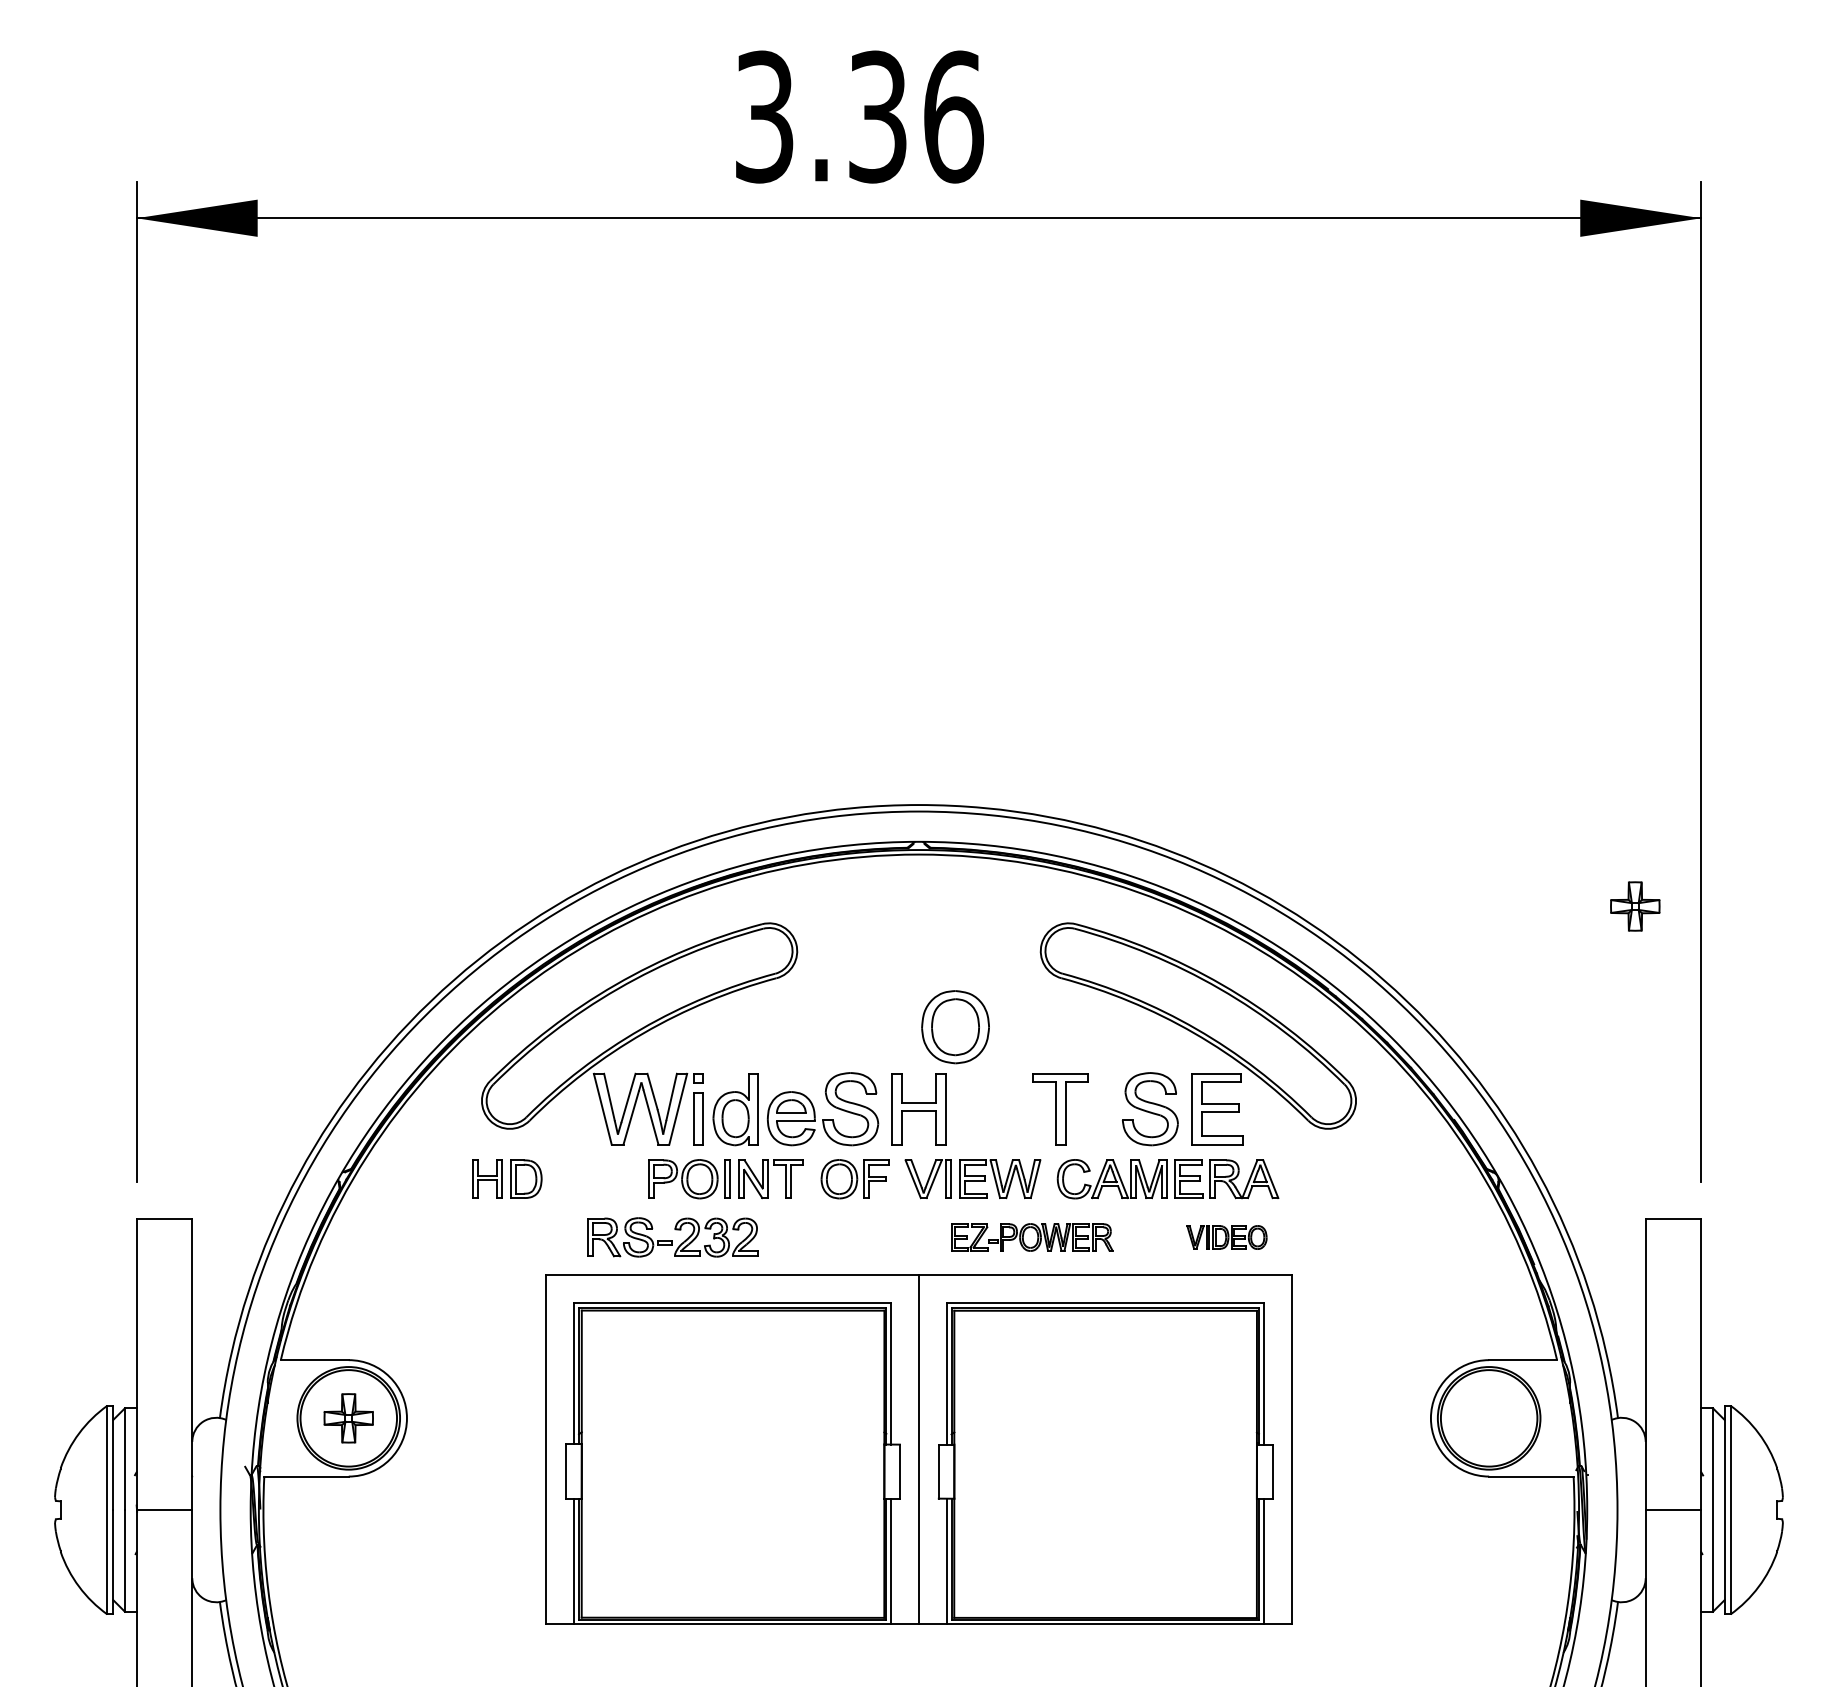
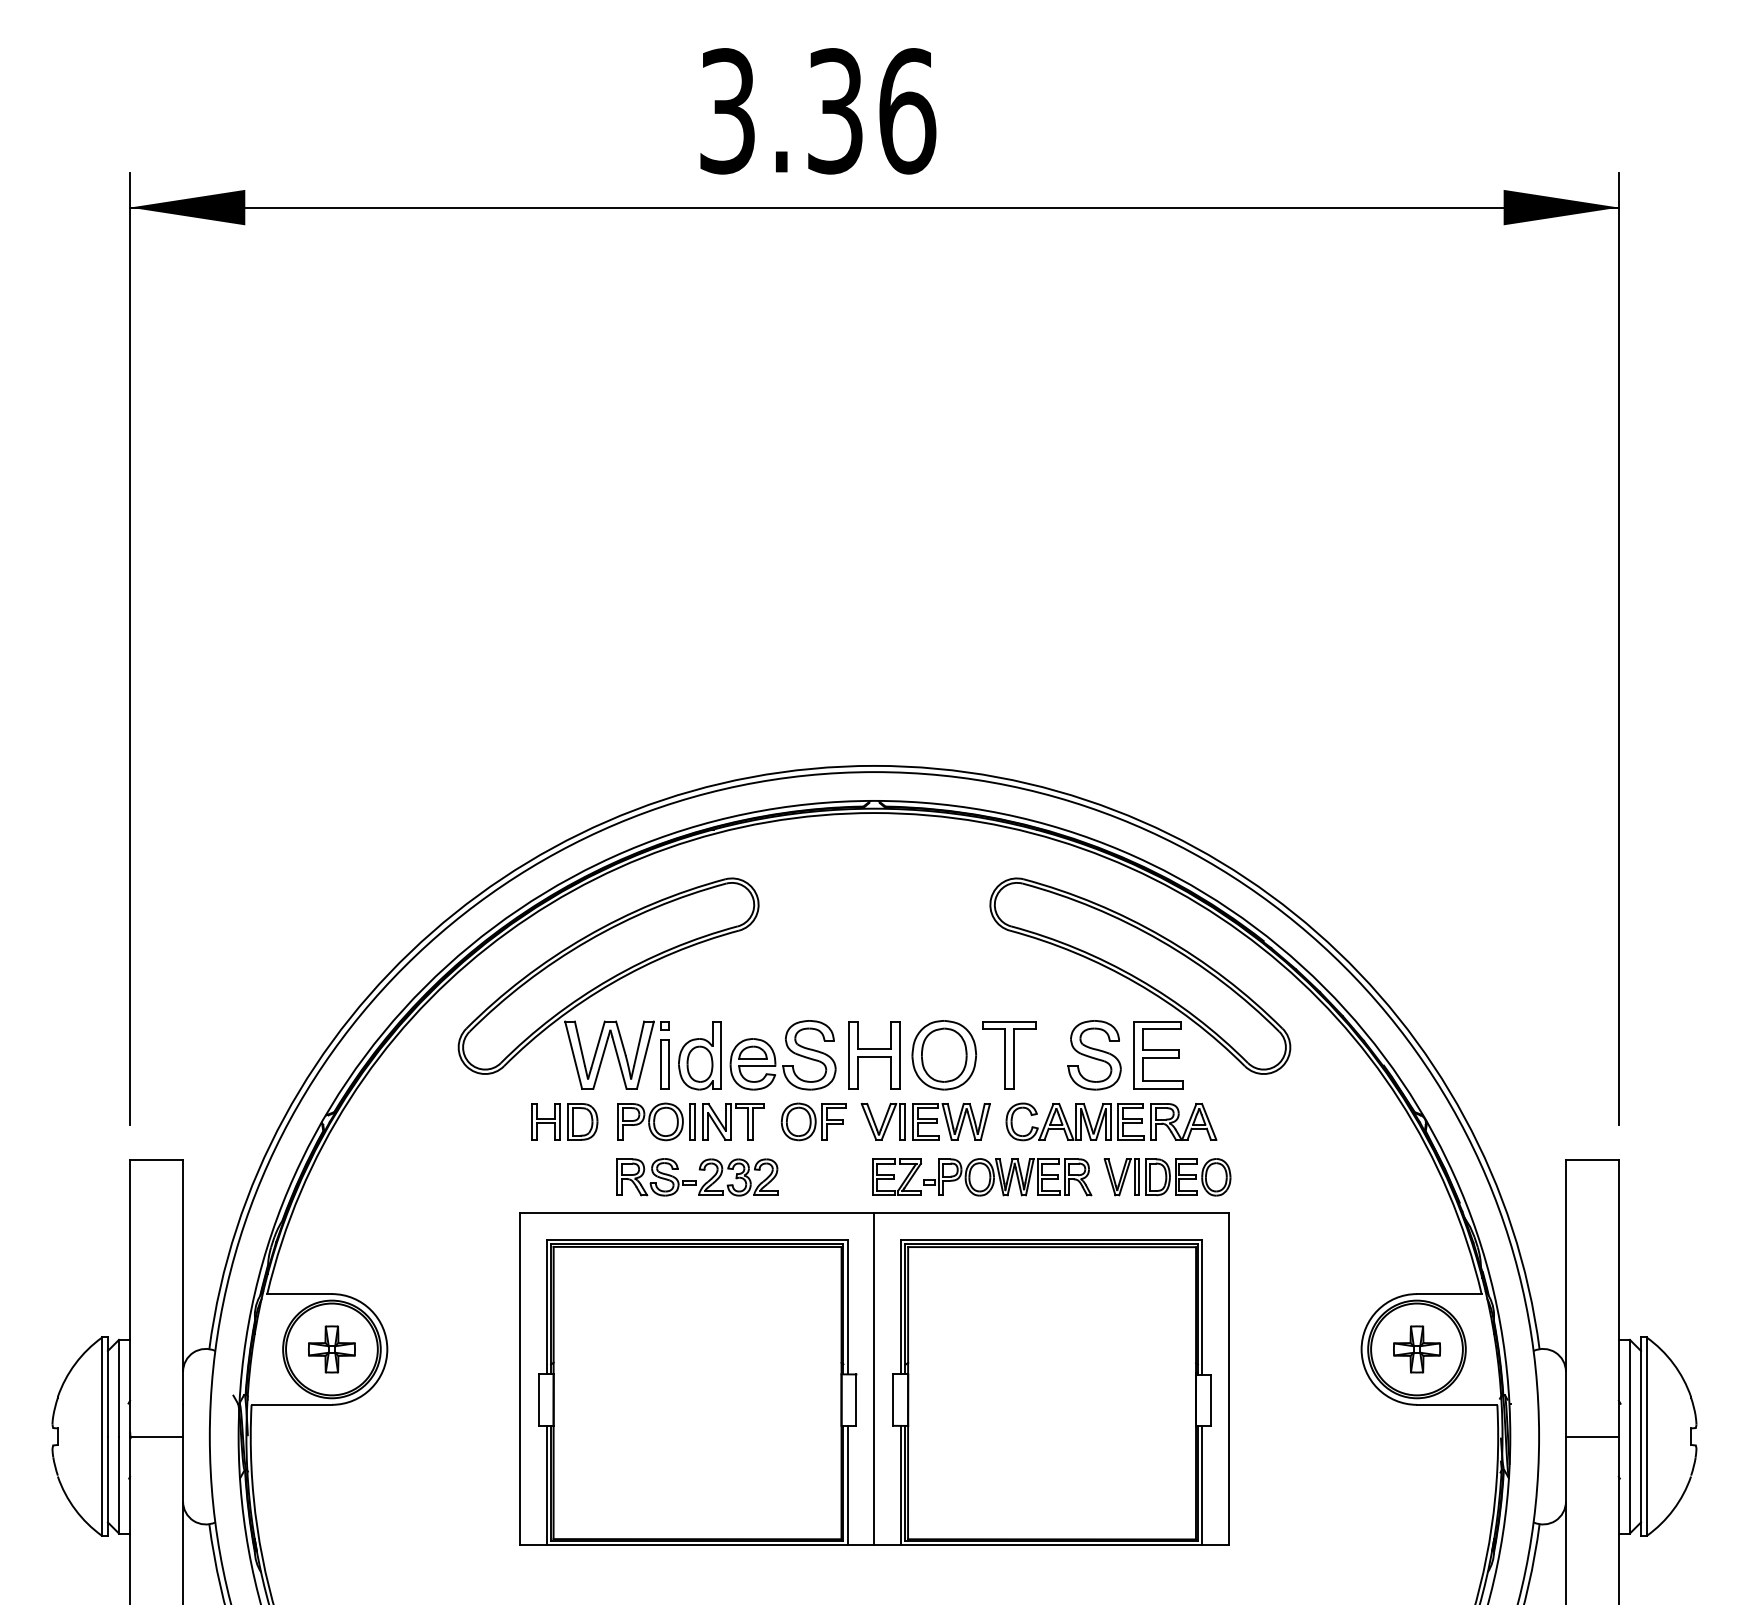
part: (1635, 906) -> (1417, 1349), moved
part: (955, 1027) -> (944, 1055), moved
part: (507, 1178) -> (564, 1121), moved
part: (673, 1237) -> (697, 1177), moved
part: (1032, 1237) -> (982, 1177), size x1.43
part: (1226, 1237) -> (1167, 1177), size x1.67

